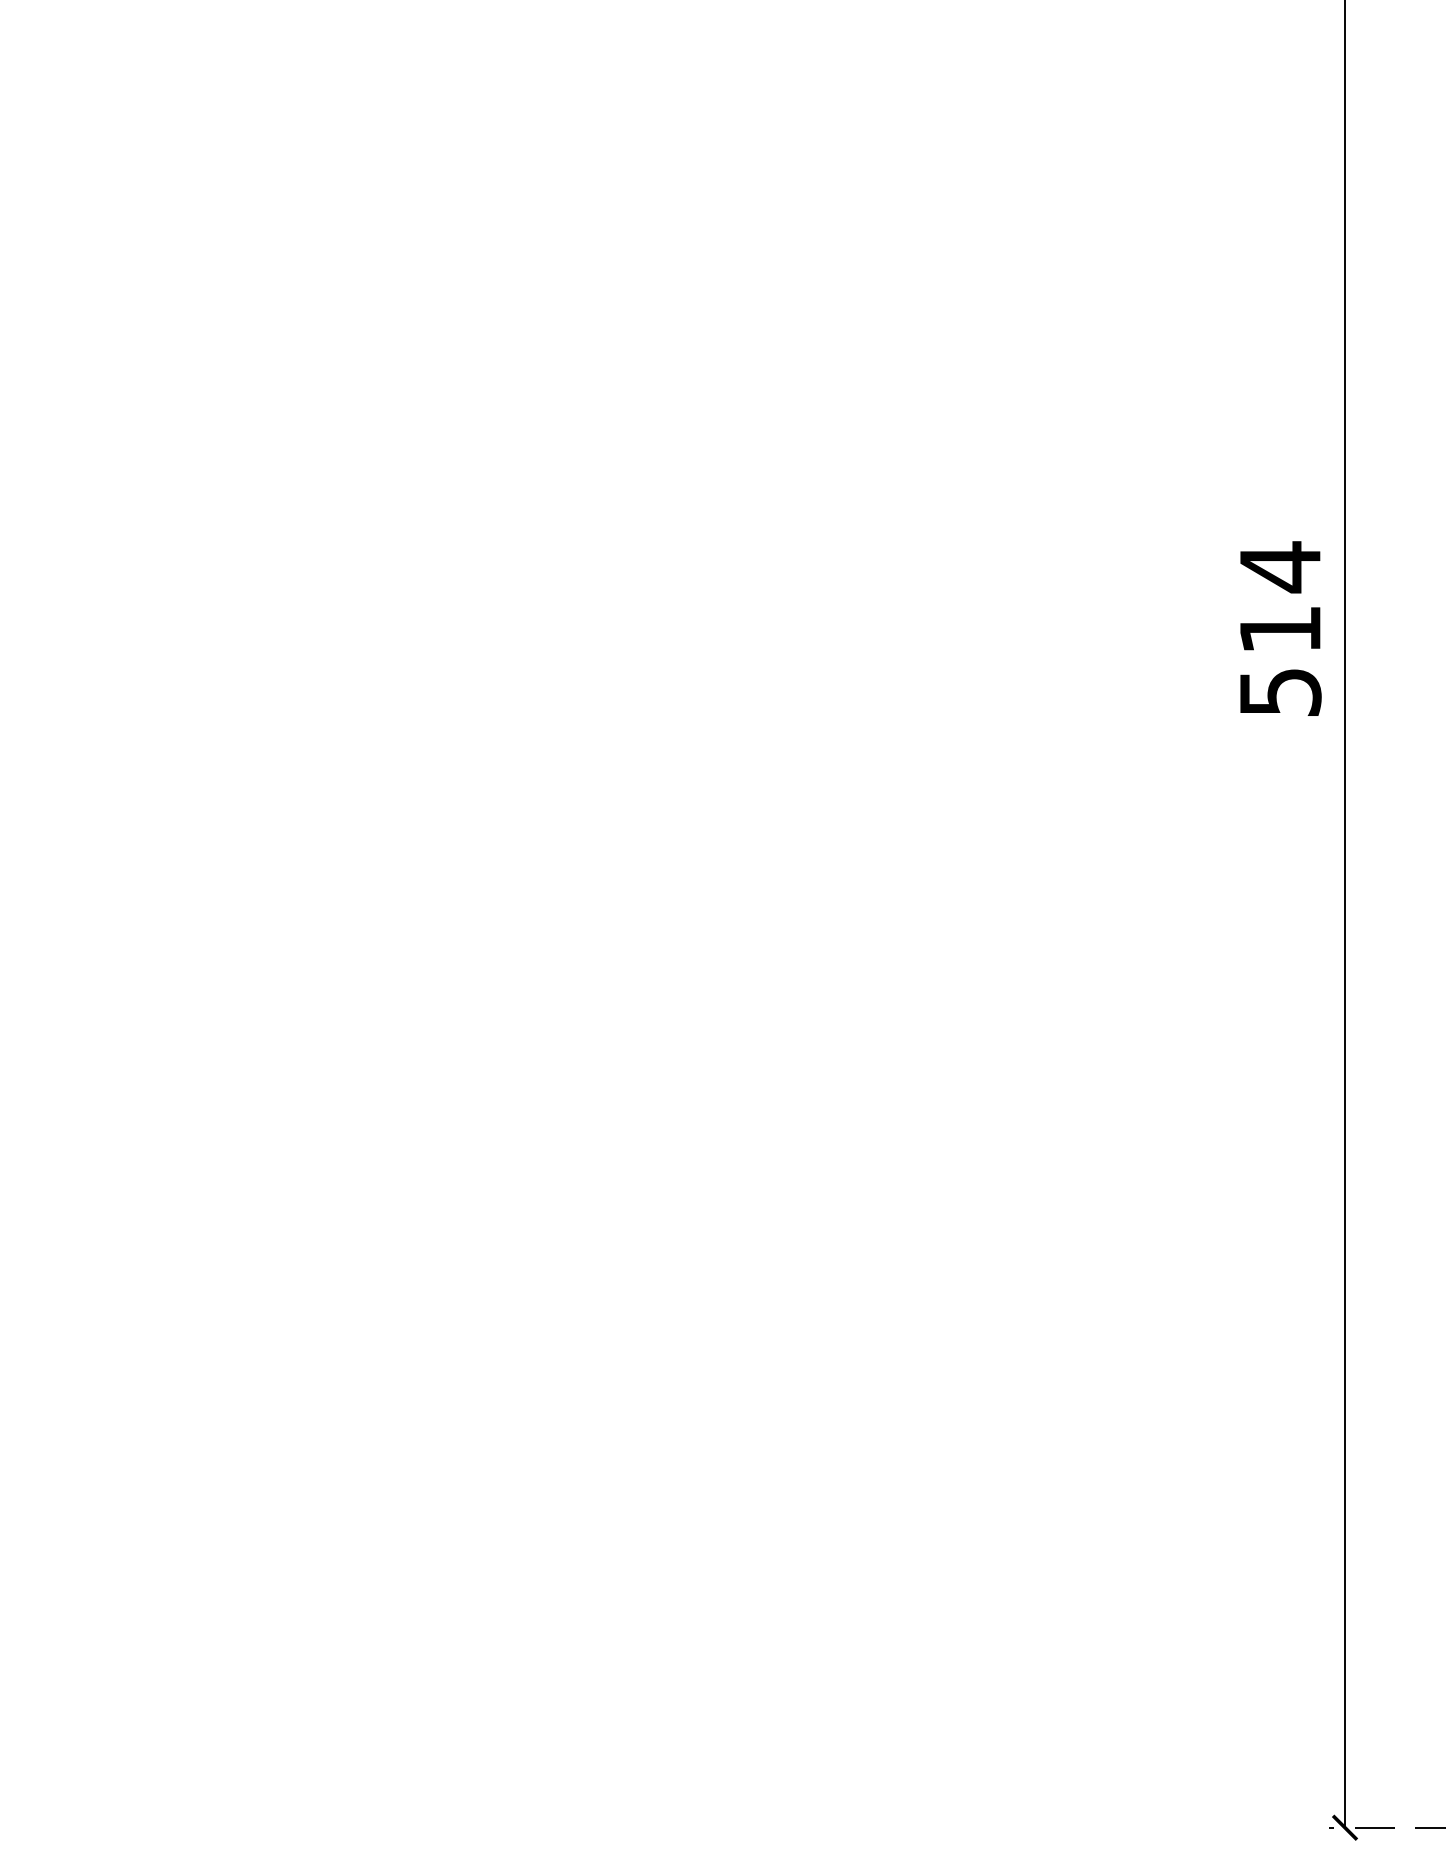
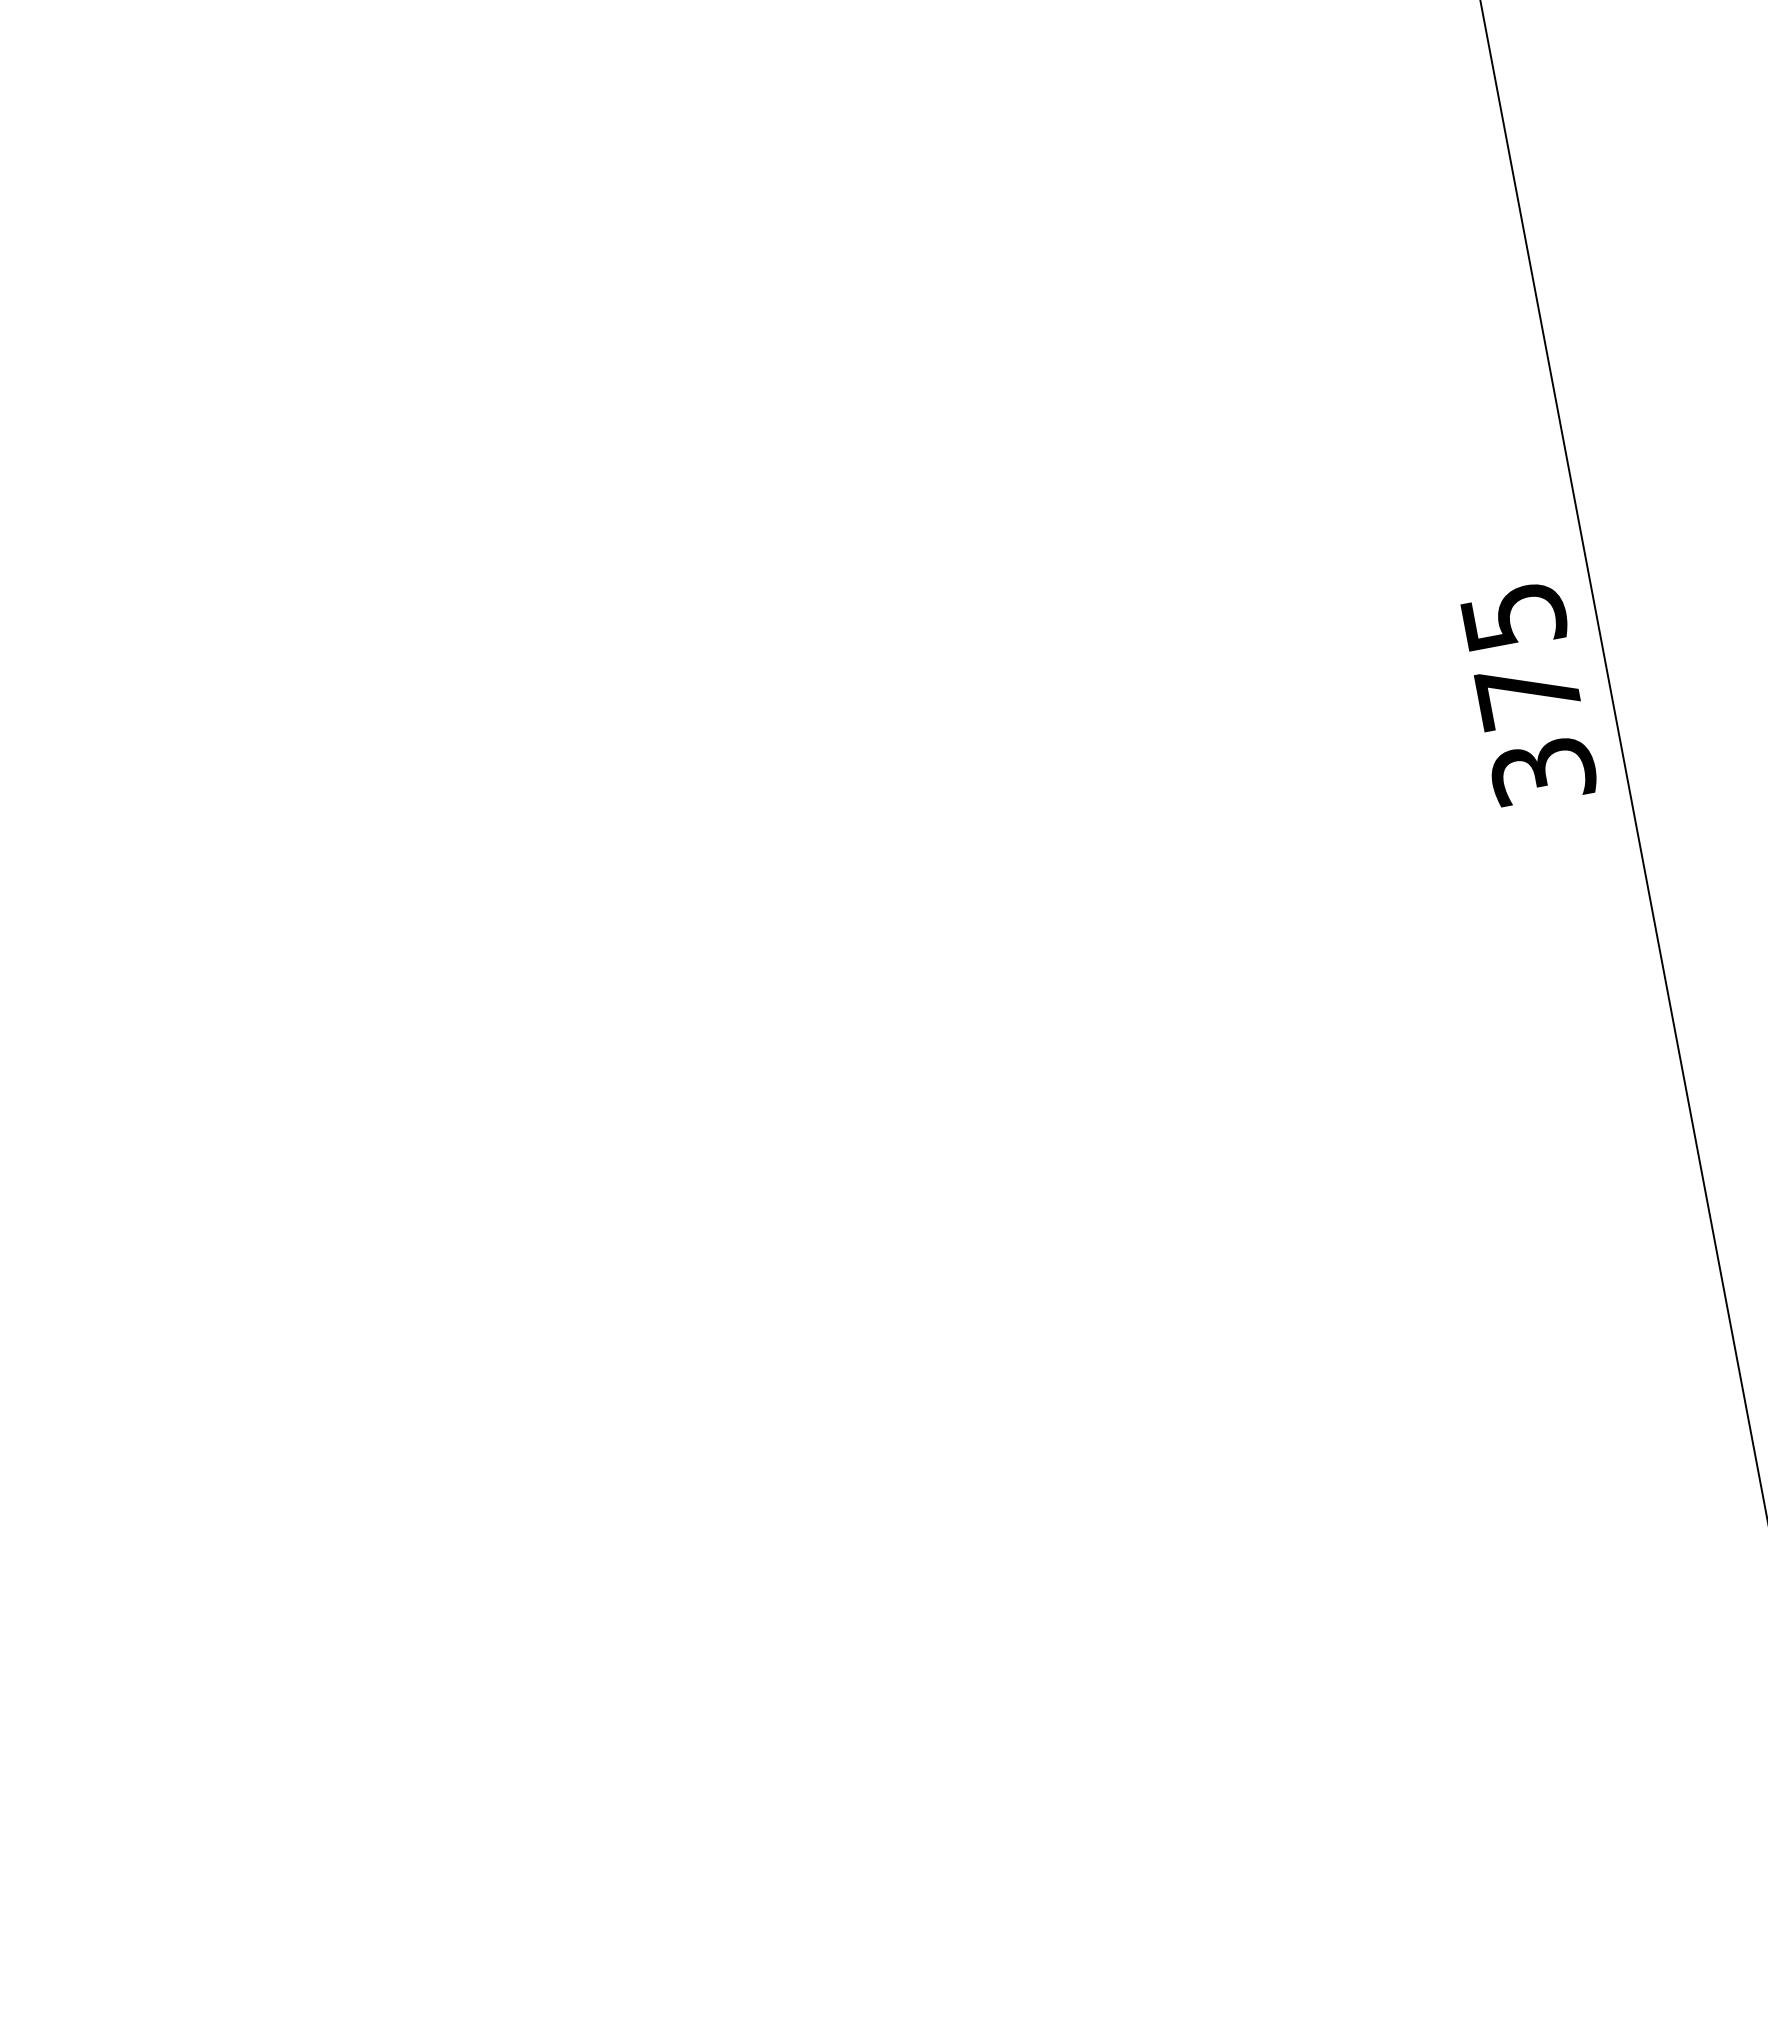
text: (1280, 628) -> (1528, 692), 514 -> 375

